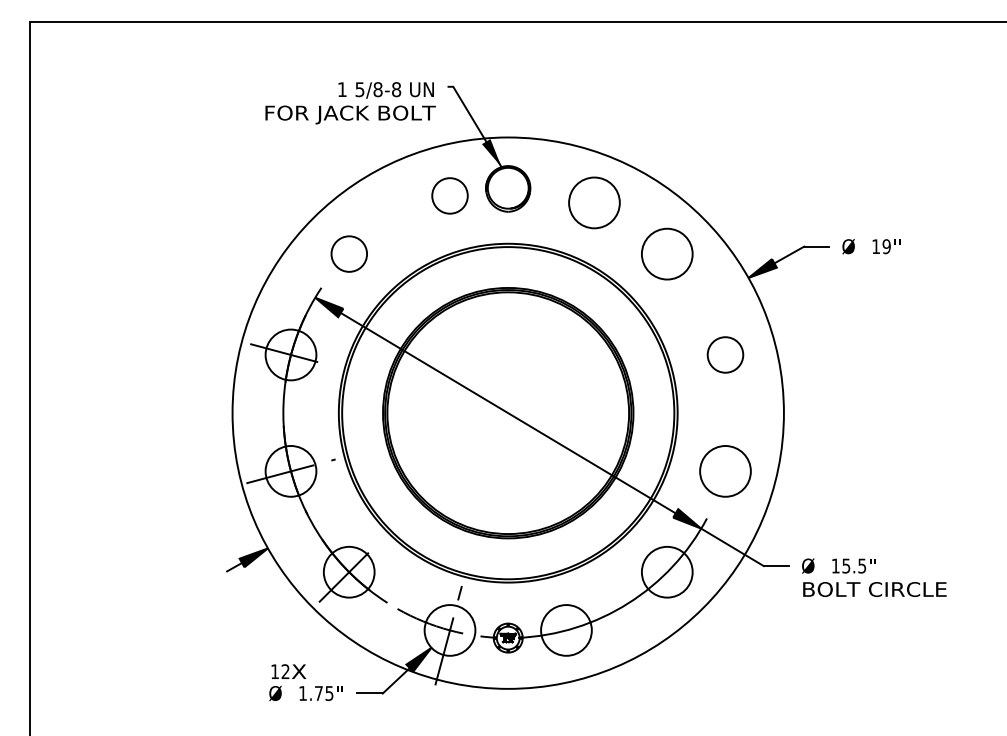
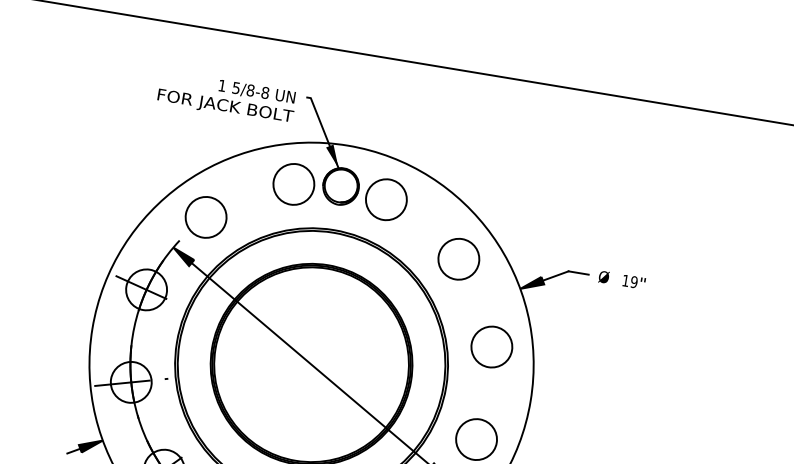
circle: (449, 195) -> (293, 184), size x1.43
circle: (594, 202) -> (386, 199), moved
circle: (349, 253) -> (206, 216), size x1.43
circle: (725, 354) -> (491, 346), size x1.43

